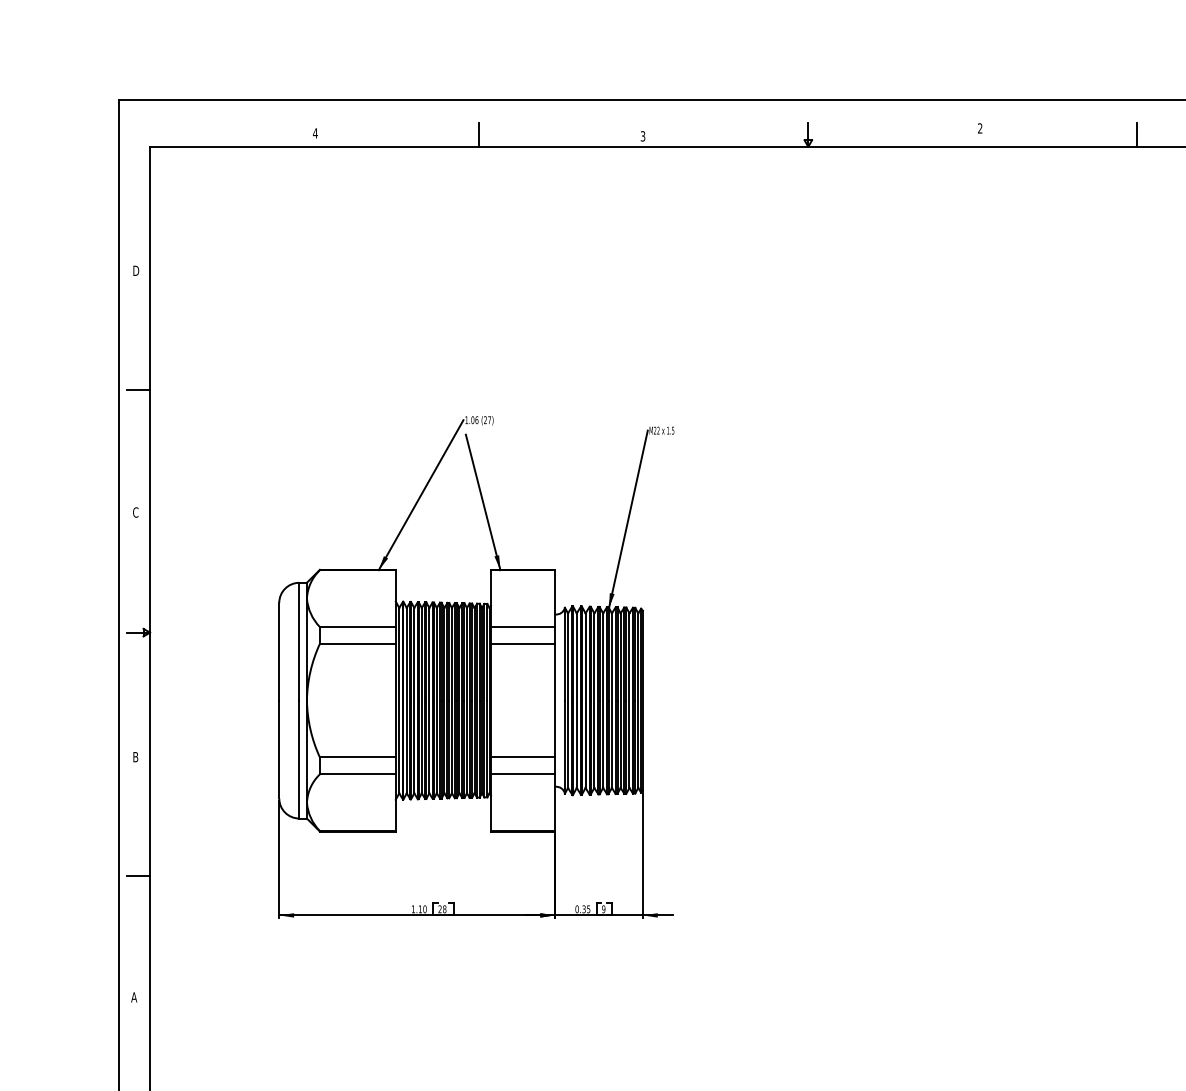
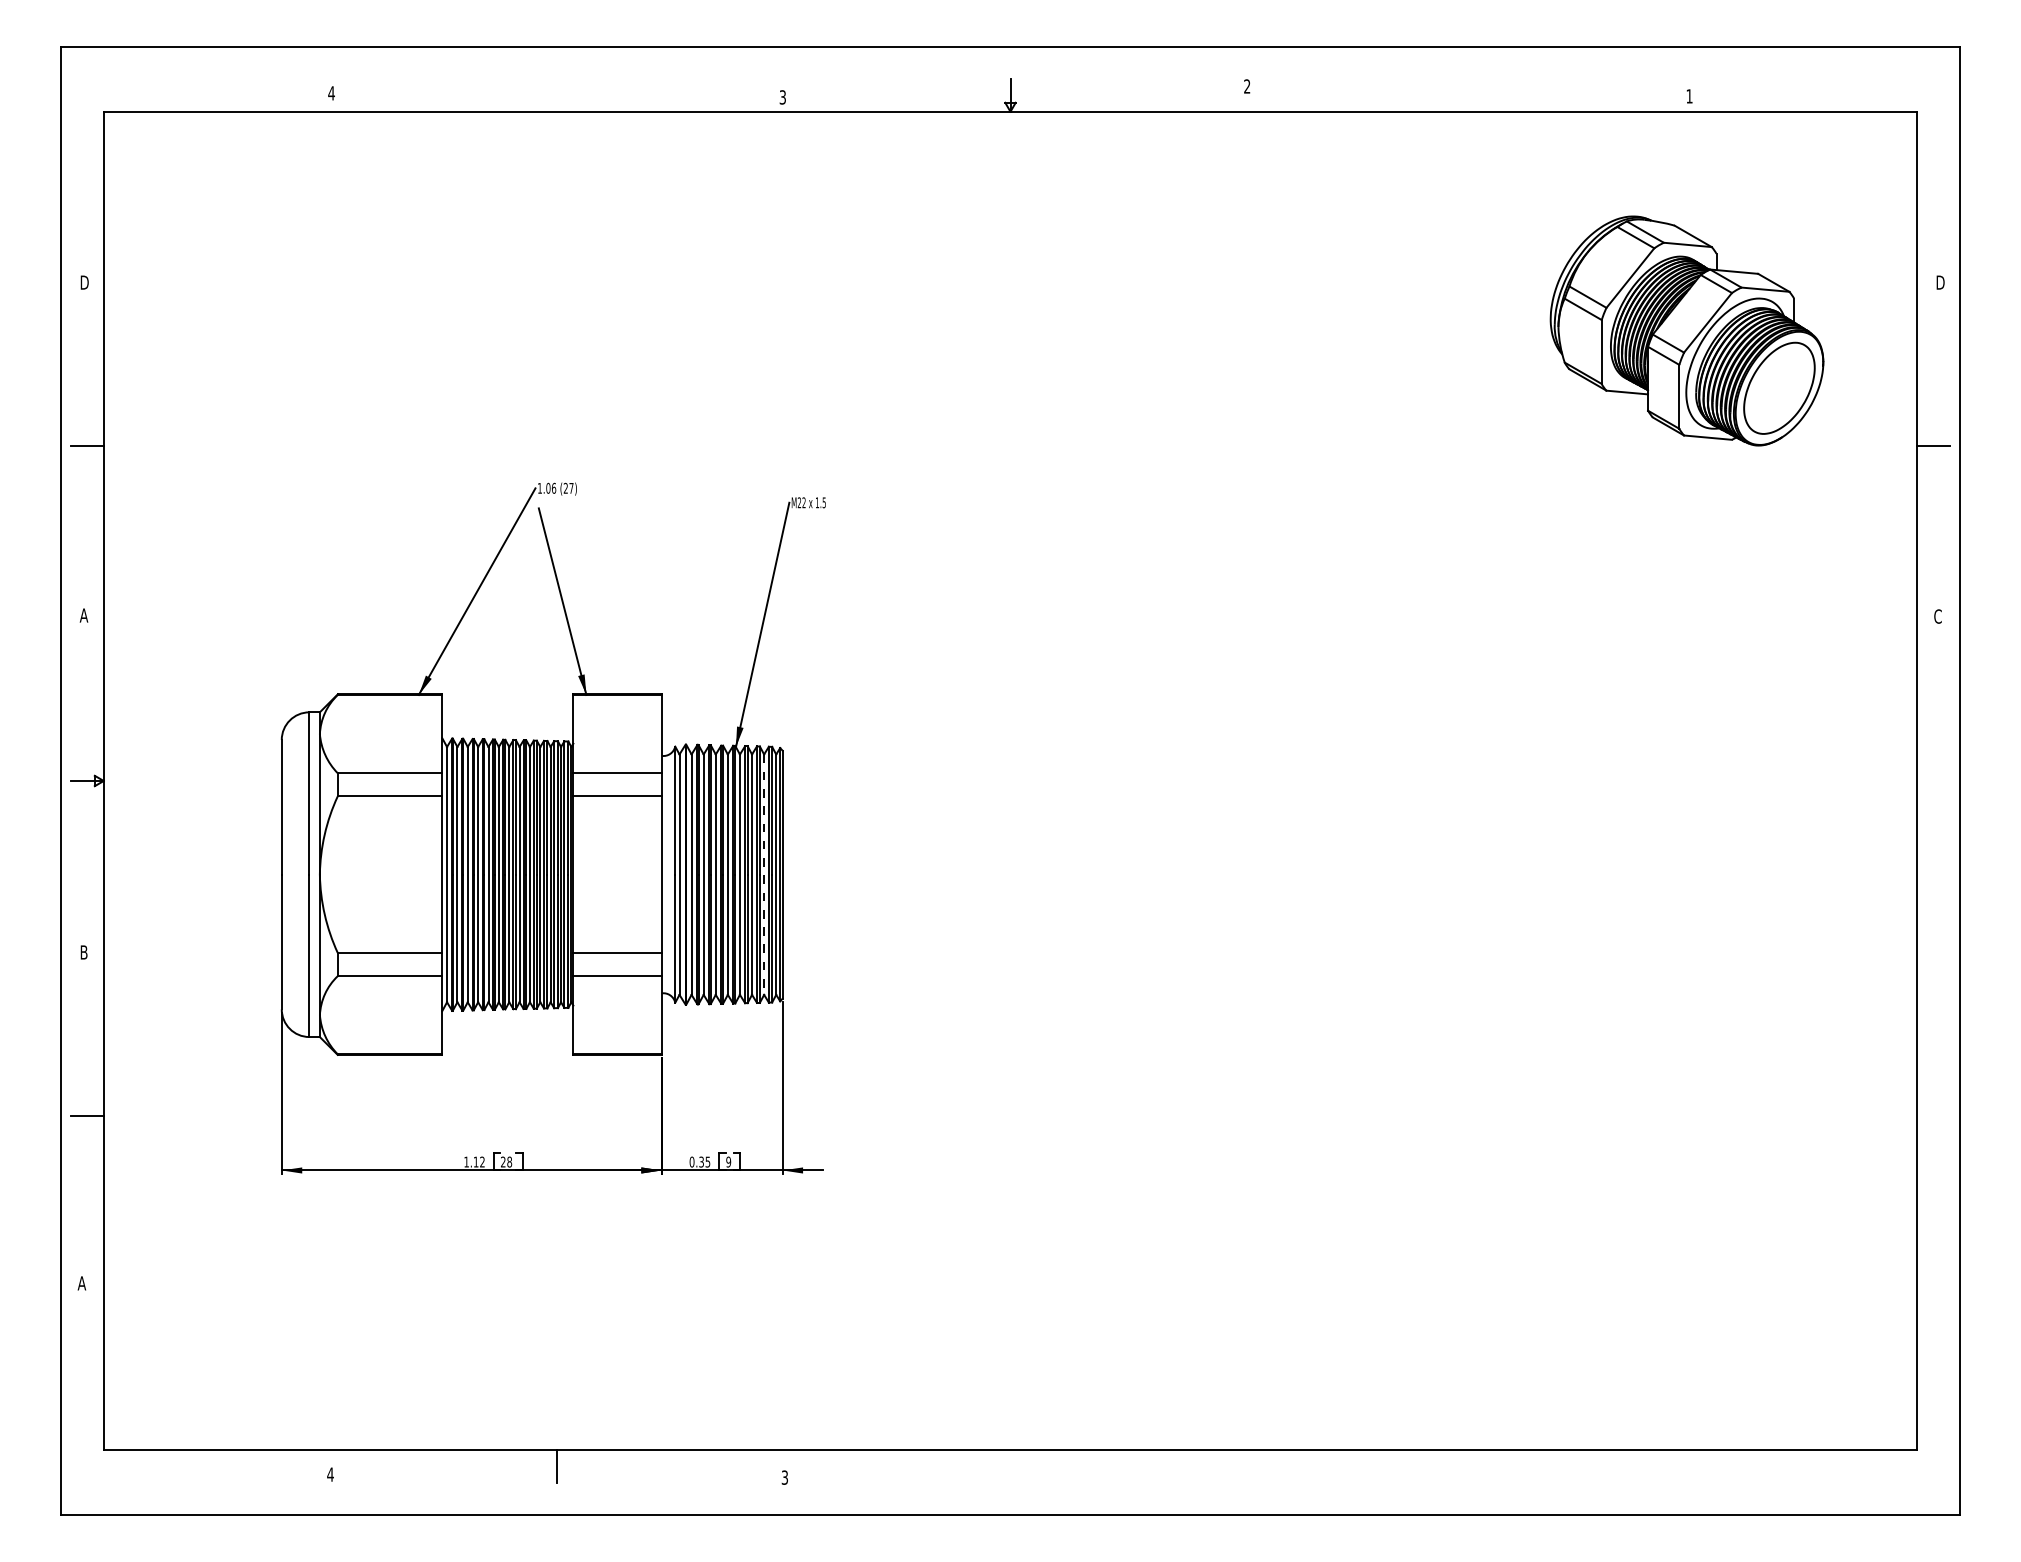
line: (479, 134) -> (557, 95), removed
line: (1137, 134) -> (1463, 95), removed
text: (135, 512) -> (83, 615), C -> A
line: (629, 701) -> (764, 875), solid -> dashed
text: (425, 908) -> (482, 1161), 1.10 -> 1.12

